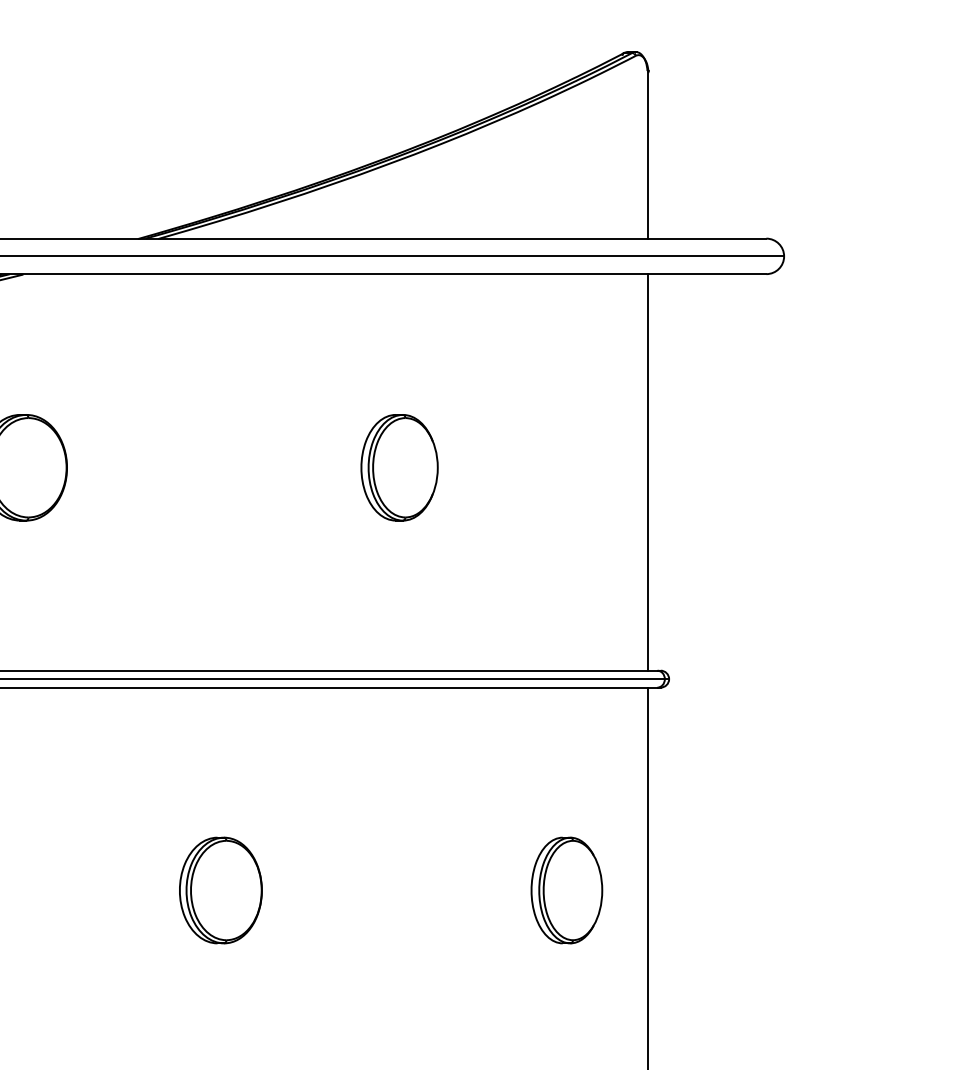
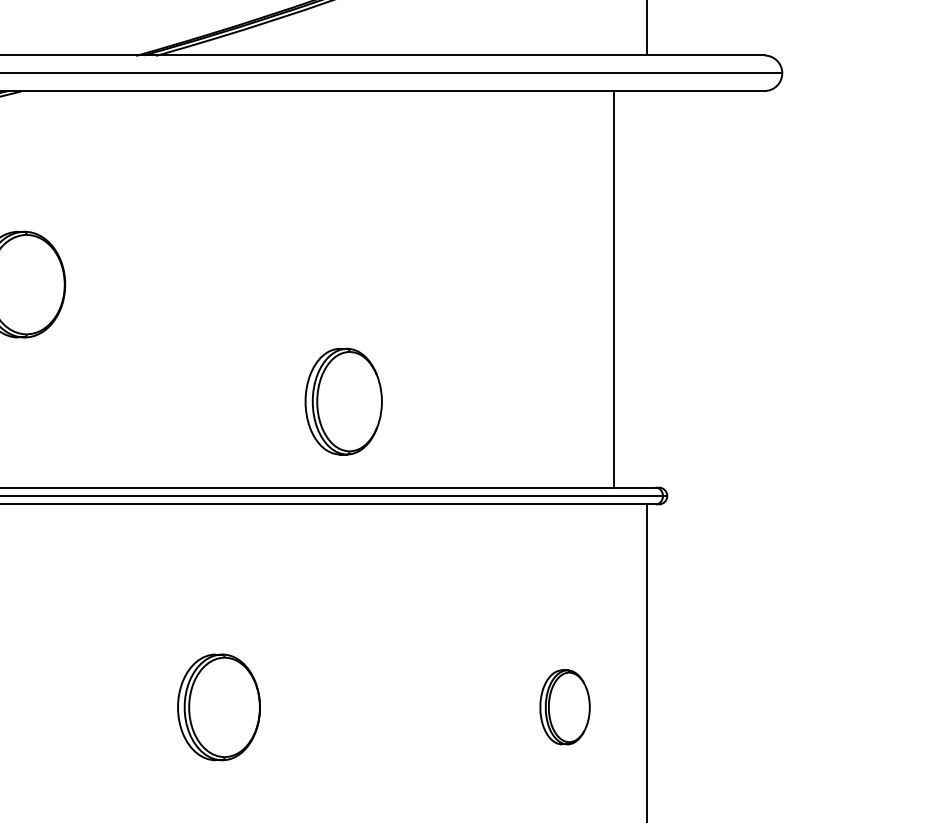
part: (399, 467) -> (343, 401), moved
line: (648, 472) -> (613, 289), moved
part: (566, 890) -> (564, 707), size x0.7

